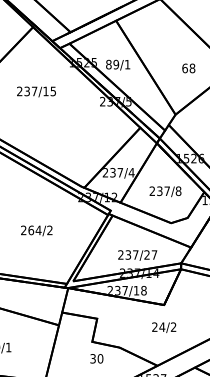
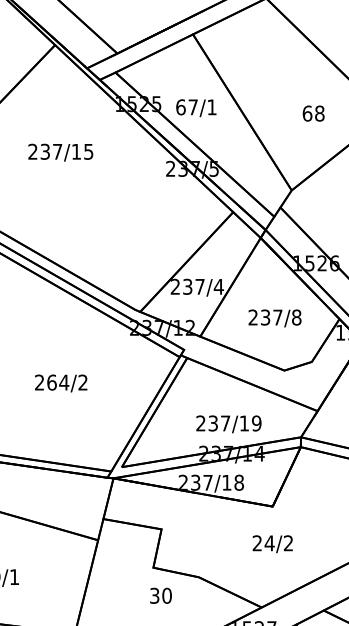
text: (112, 64) -> (186, 107), 89/1 -> 67/1
text: (150, 254) -> (250, 422), 237/27 -> 237/19

